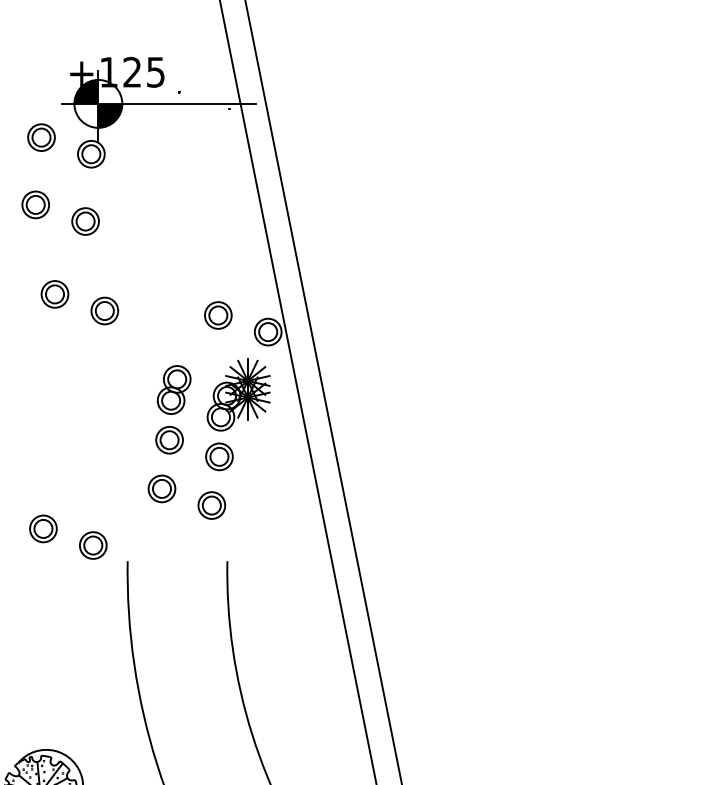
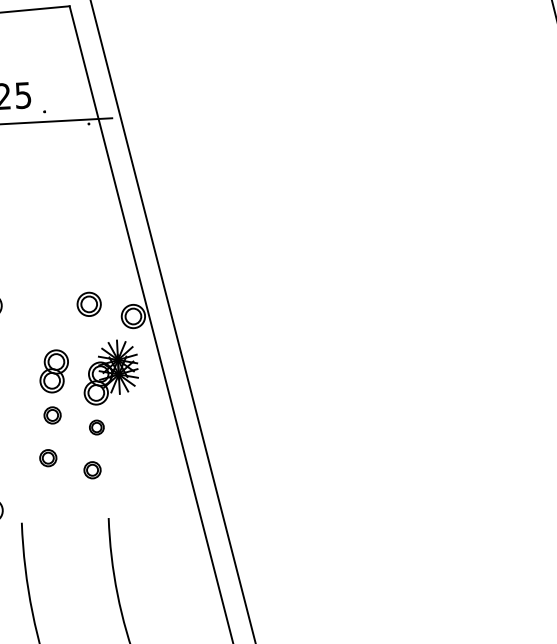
part: (169, 440) -> (52, 415), size x0.7
part: (219, 456) -> (96, 427), size x0.6
part: (161, 488) -> (47, 457), size x0.7
part: (211, 505) -> (92, 470), size x0.7

